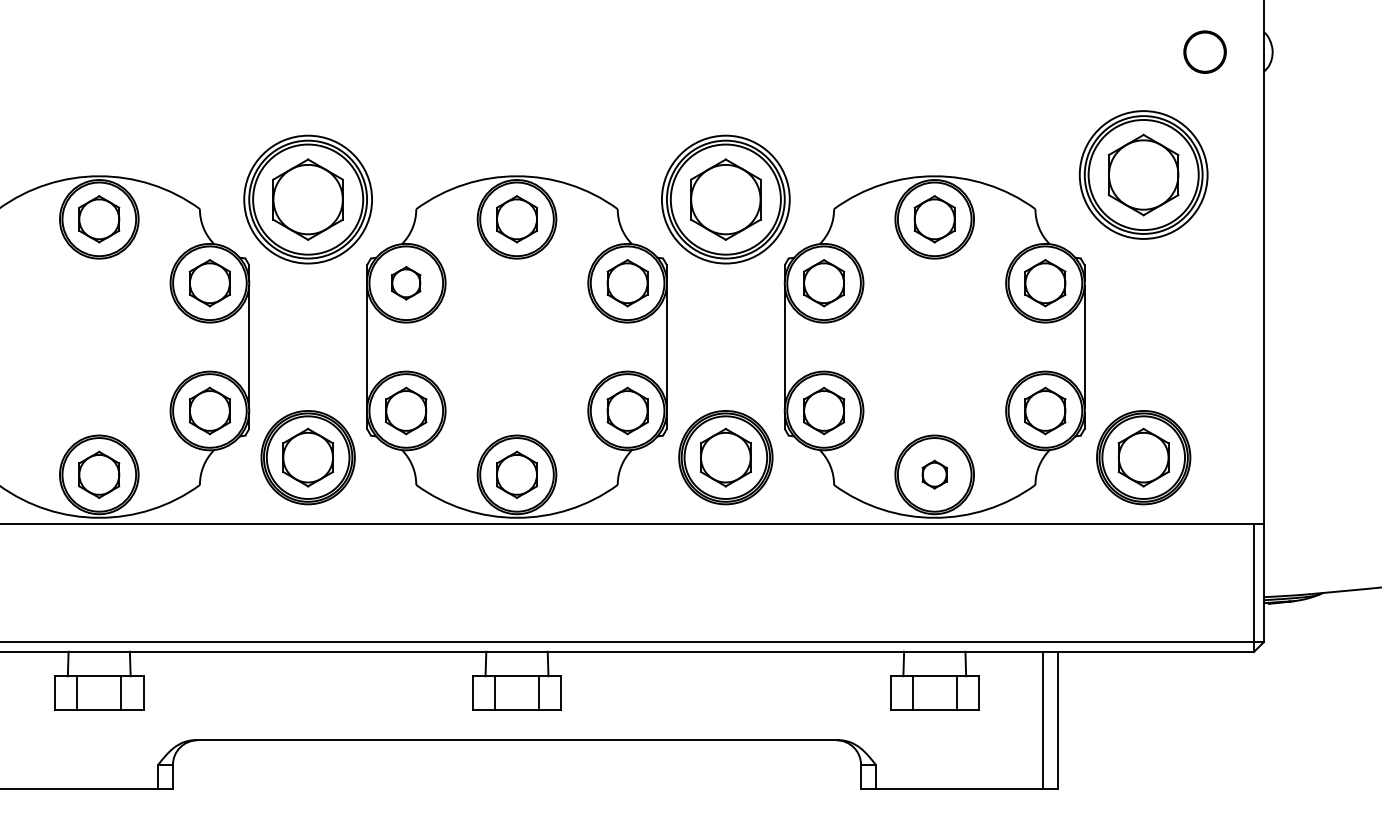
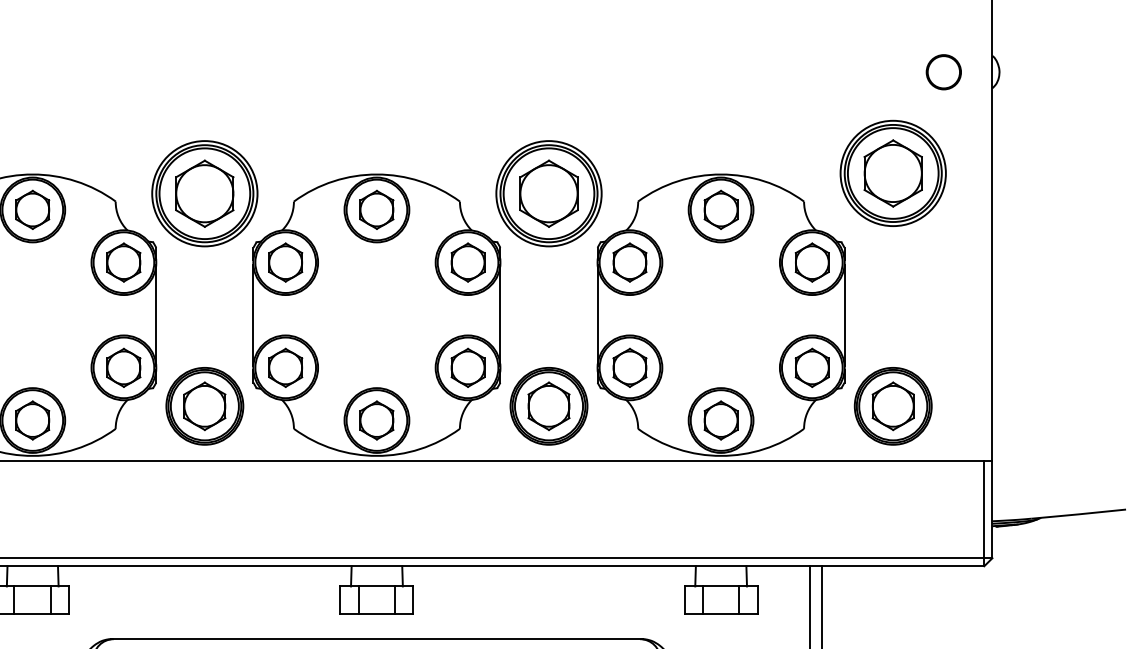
part: (406, 283) -> (285, 262), size x1.43
part: (934, 474) -> (720, 420), size x1.67

